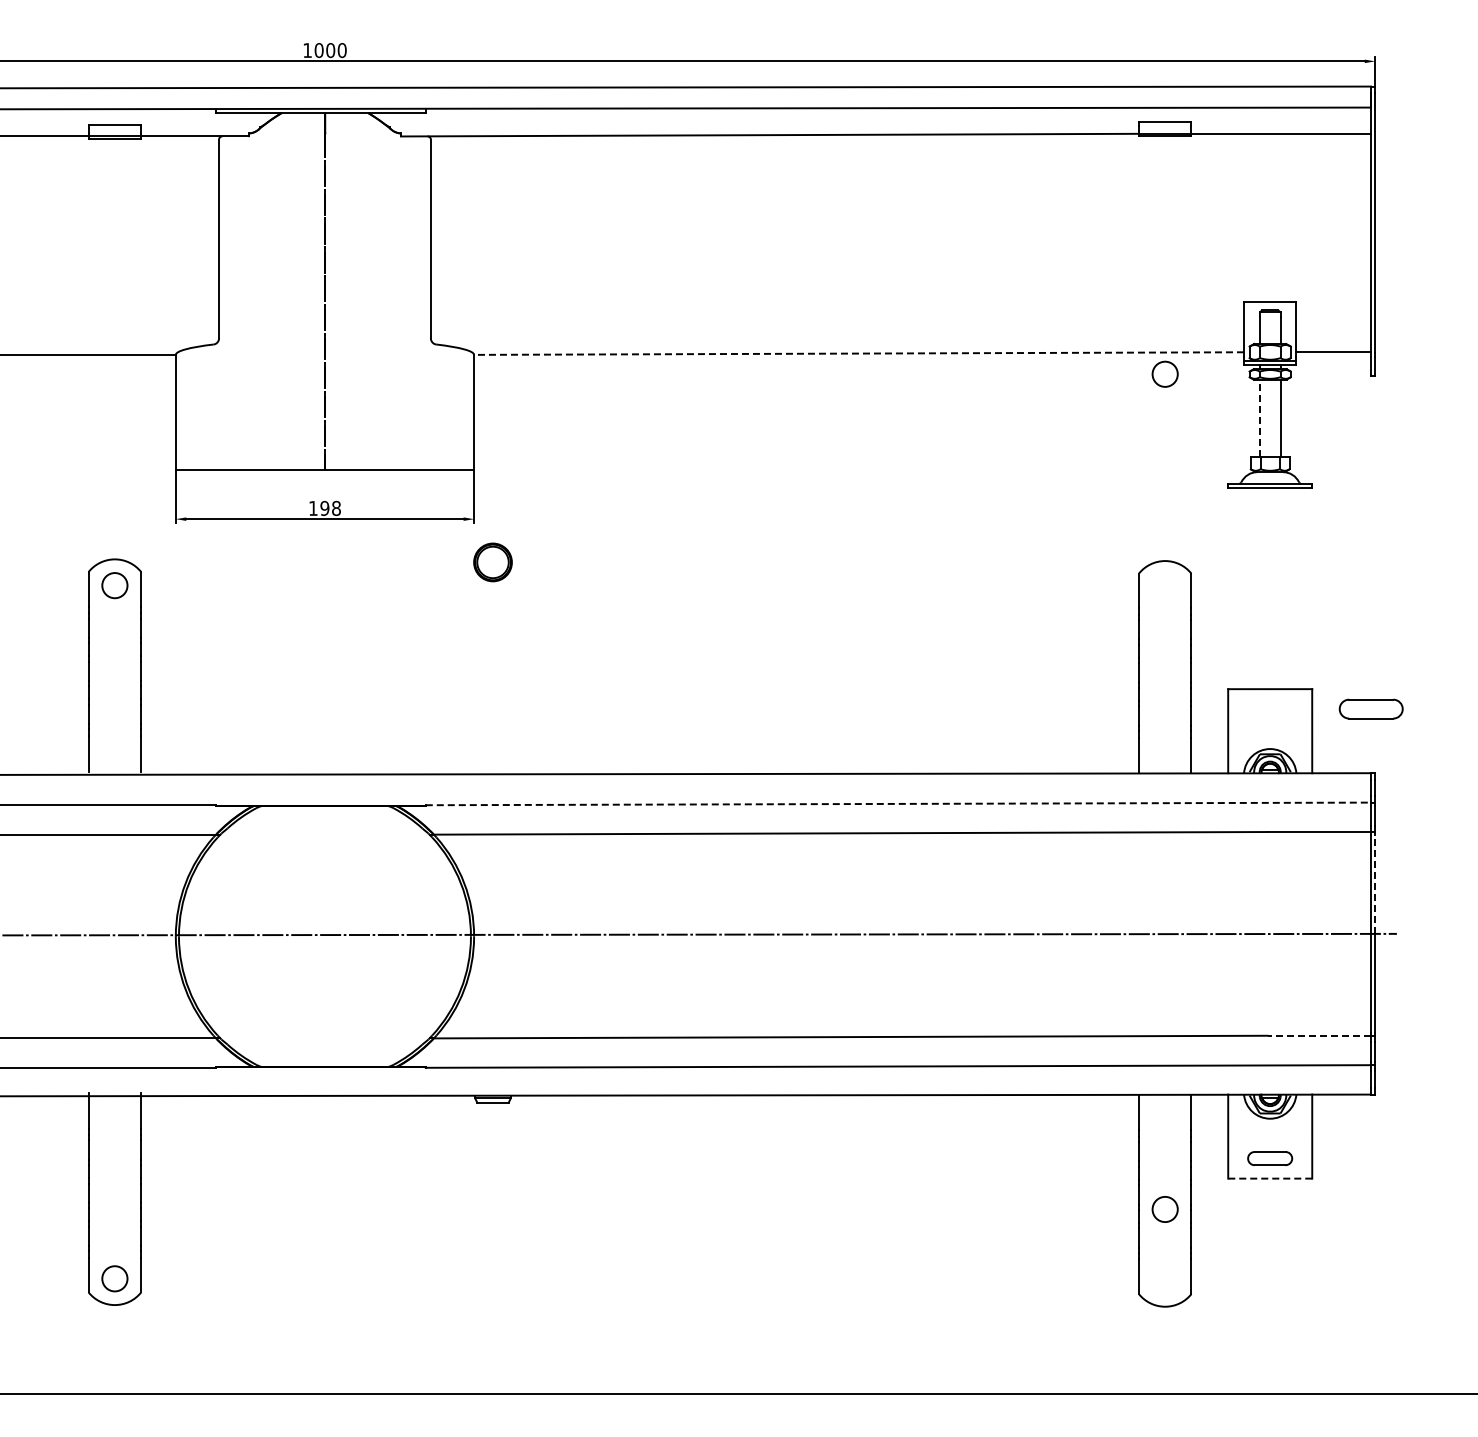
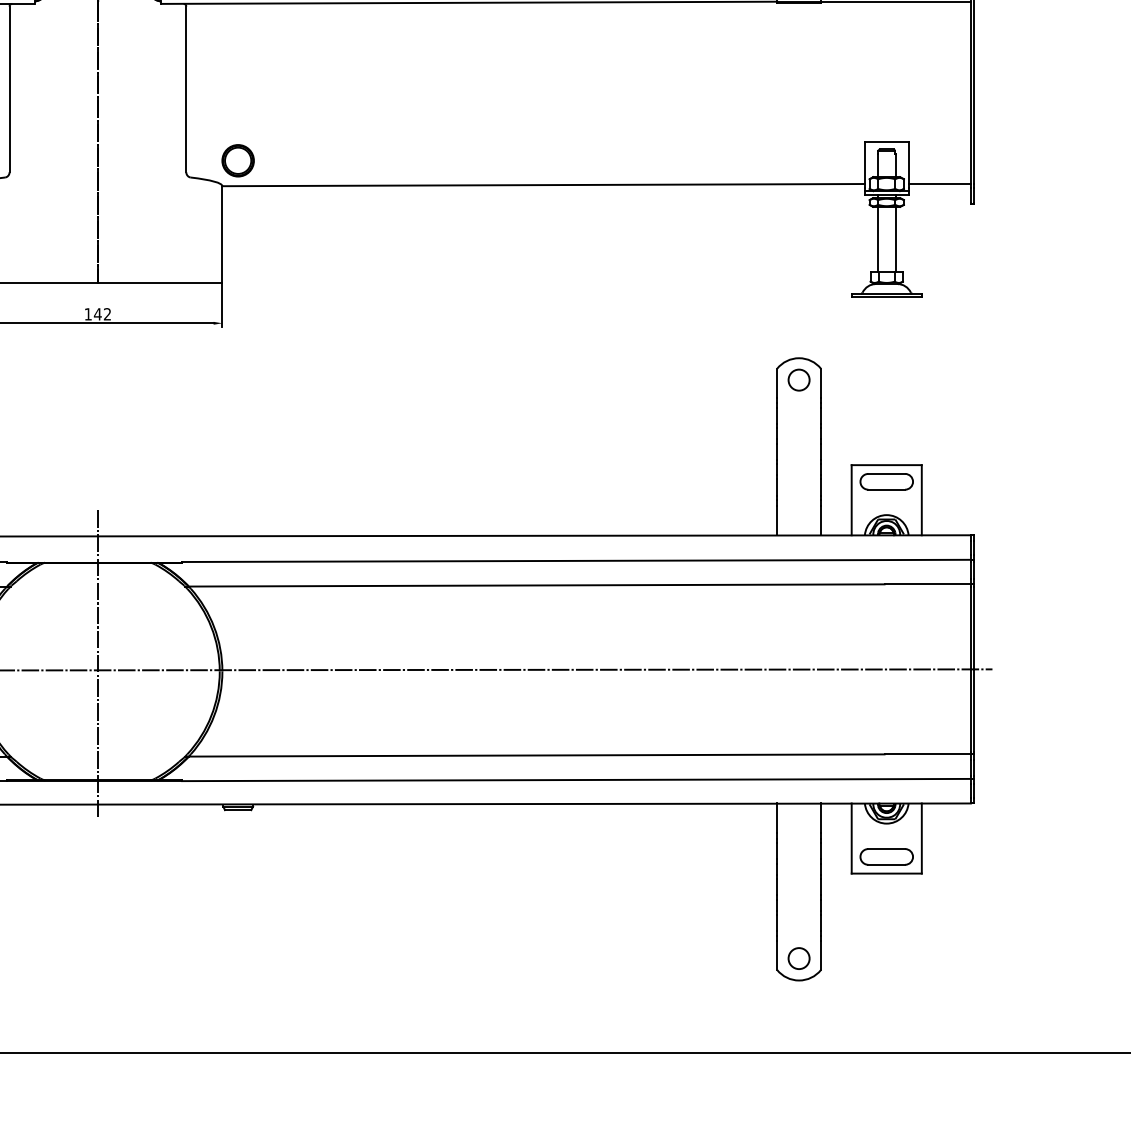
line: (859, 353) -> (544, 185), dashed -> solid
circle: (1164, 373) -> (798, 379), moved
line: (1259, 418) -> (877, 239), dashed -> solid
text: (330, 507) -> (102, 313), 198 -> 142
part: (492, 562) -> (237, 160), moved
part: (1370, 708) -> (886, 481), moved
line: (898, 803) -> (576, 560), dashed -> solid
line: (1375, 883) -> (974, 627), dashed -> solid
line: (324, 927) -> (97, 664), added
line: (1319, 1035) -> (927, 754), dashed -> solid
part: (1269, 1158) -> (886, 856), size x1.43
line: (1269, 1178) -> (886, 873), dashed -> solid
circle: (1164, 1209) -> (798, 958), moved

